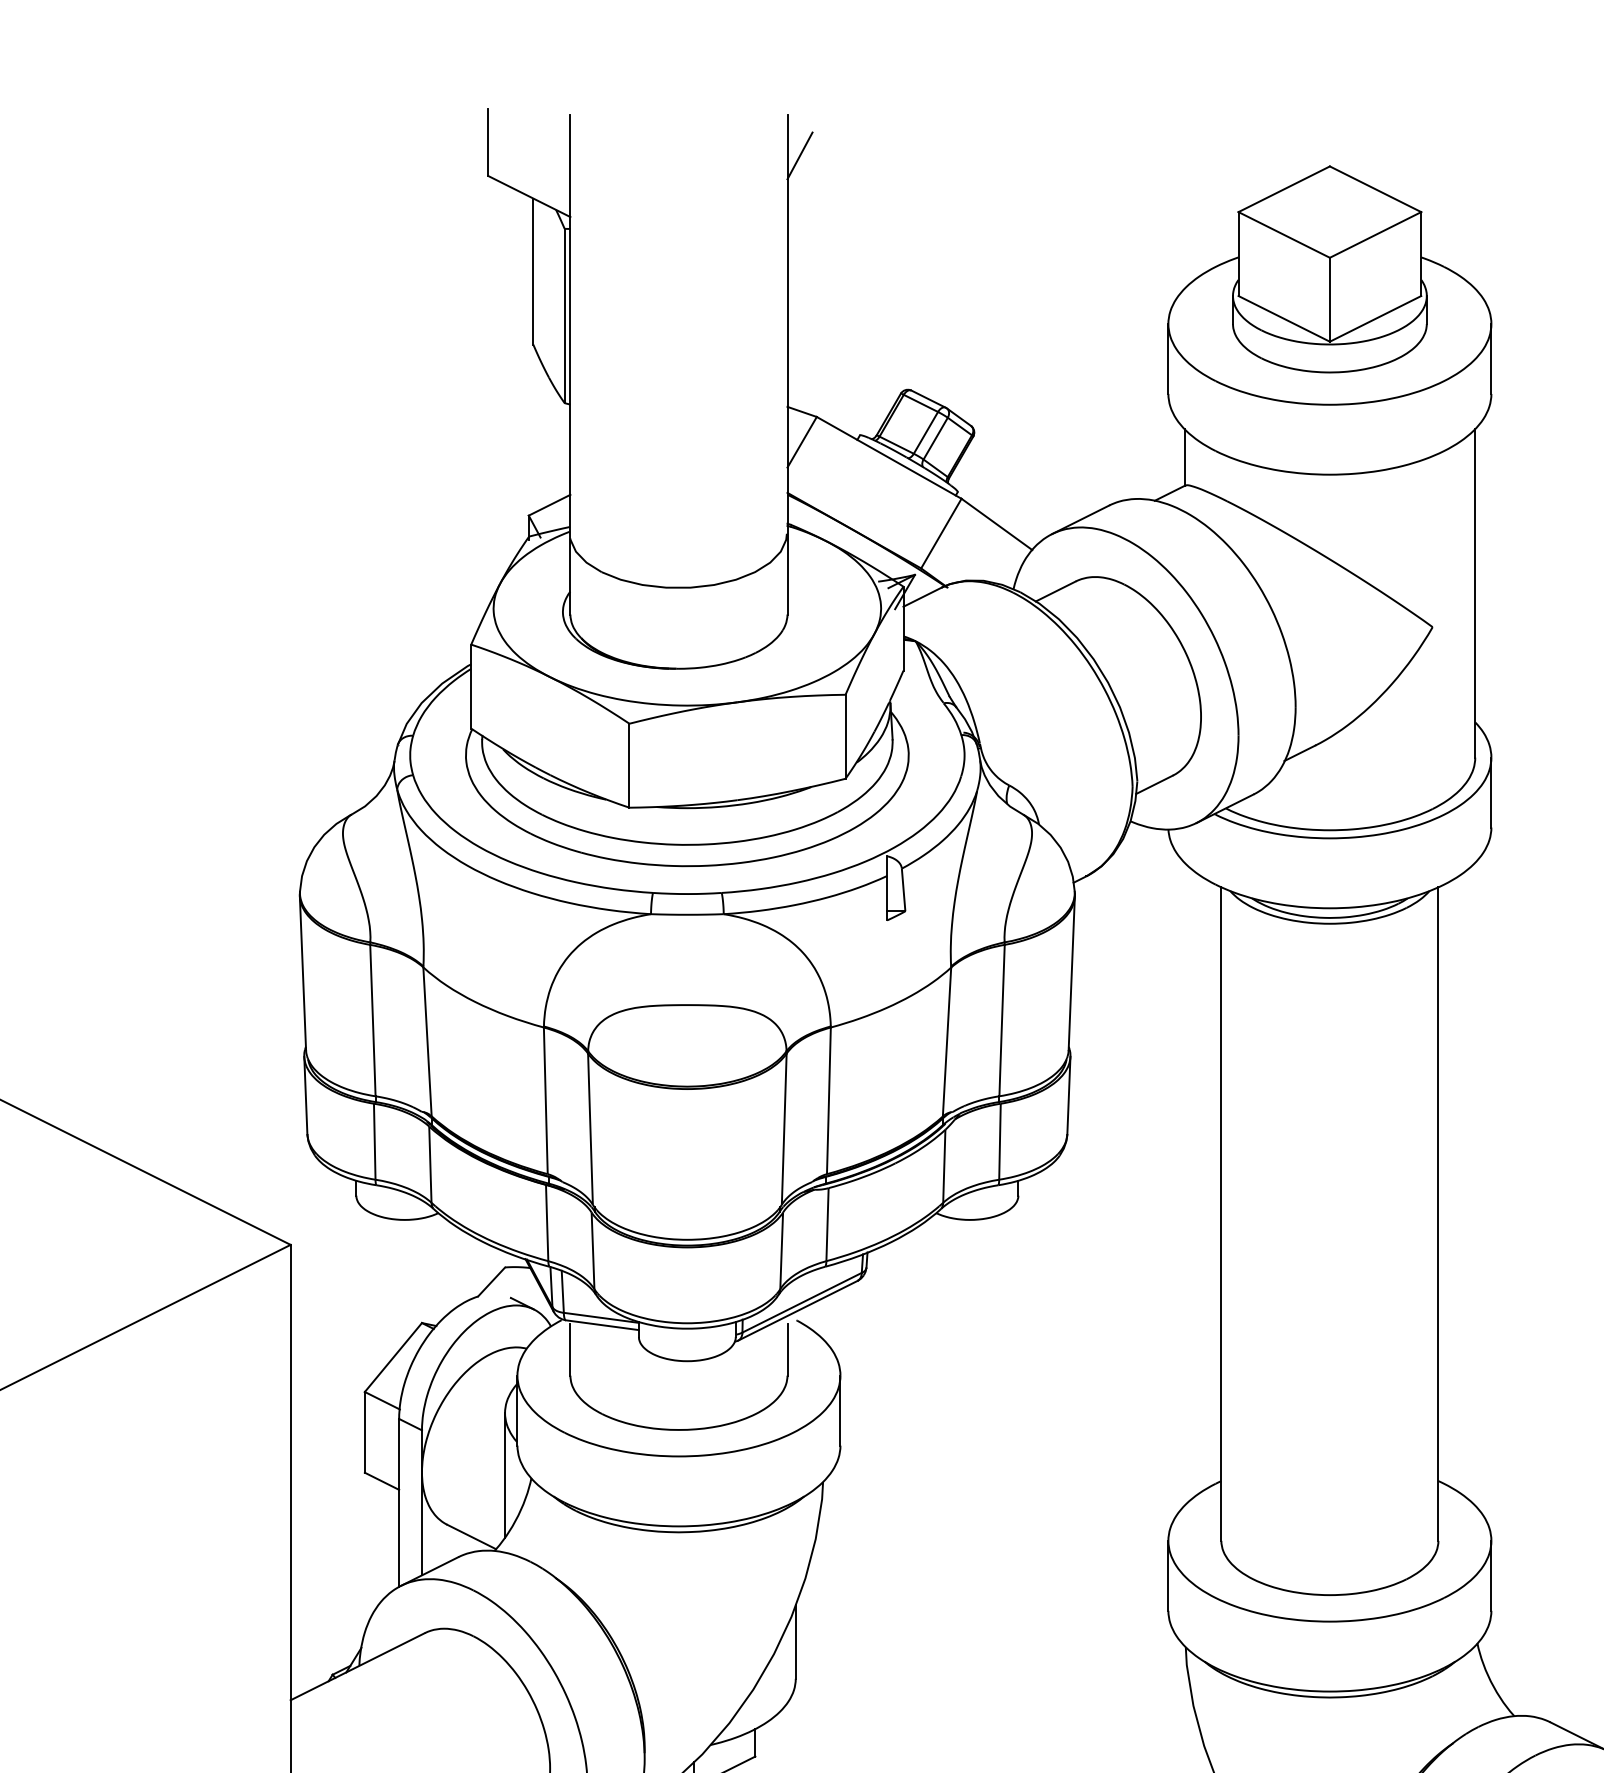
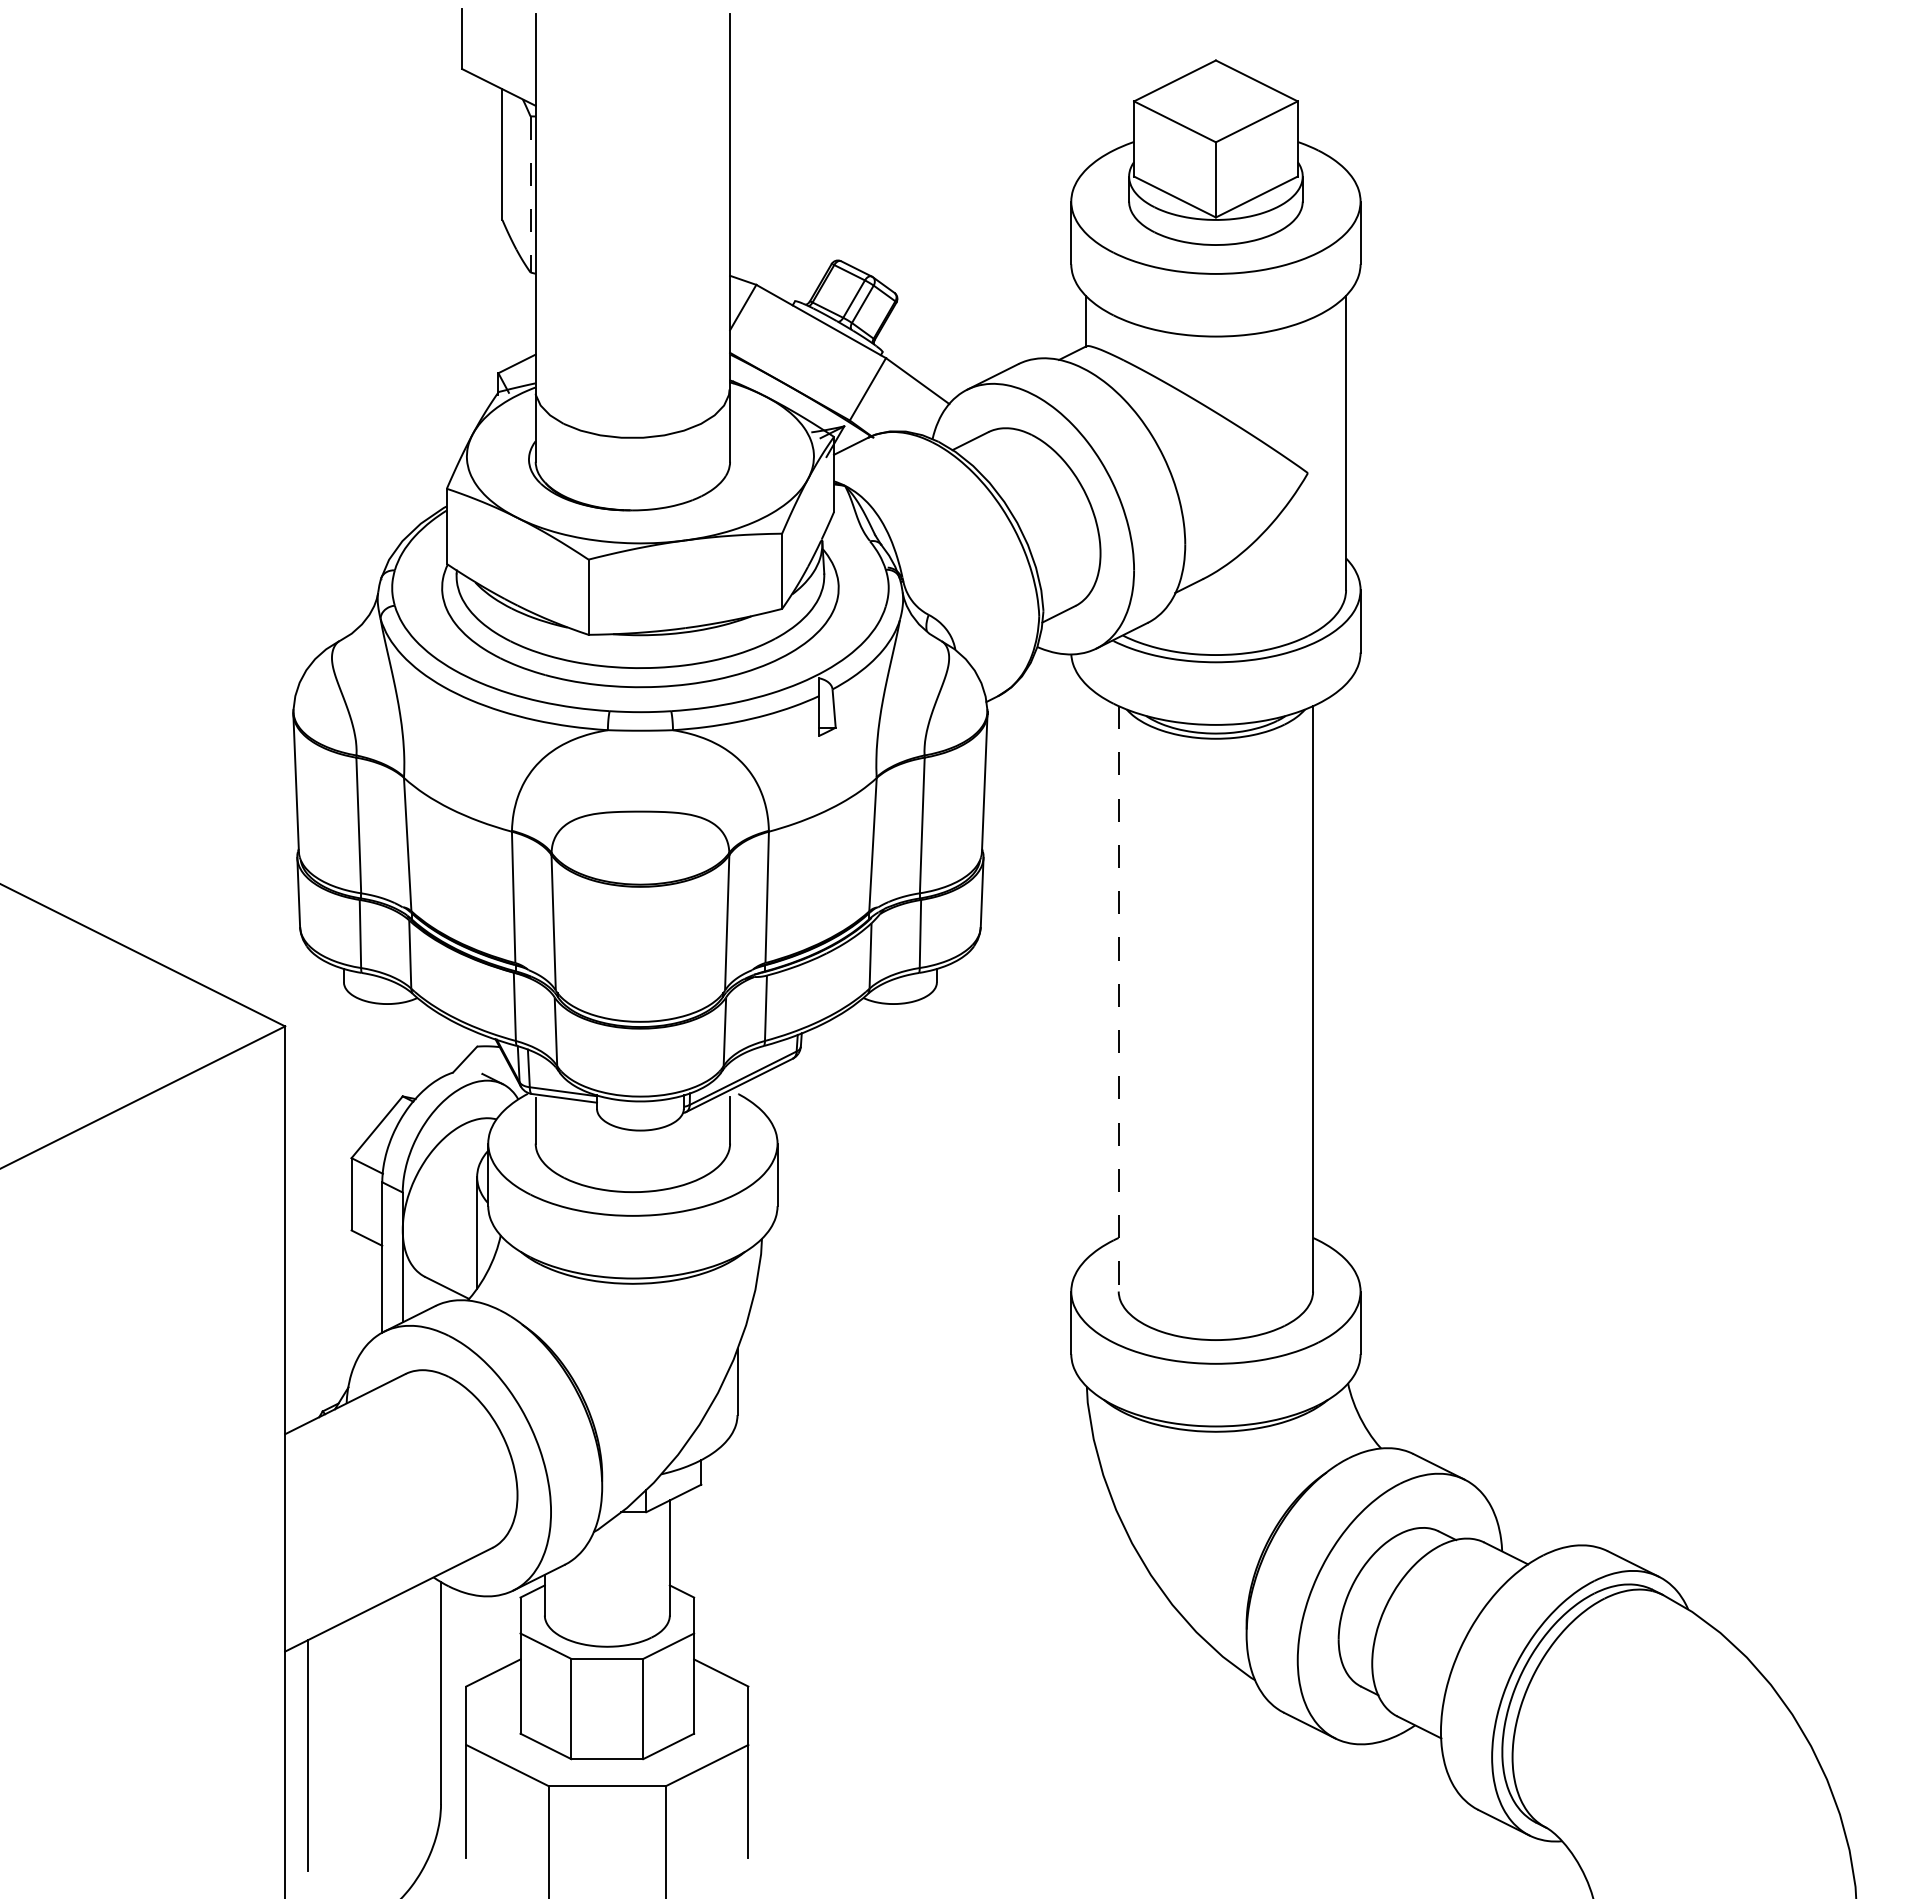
line: (800, 155) -> (741, 50), removed
line: (564, 316) -> (530, 194), solid -> dashed
line: (1221, 1213) -> (1118, 998), solid -> dashed

